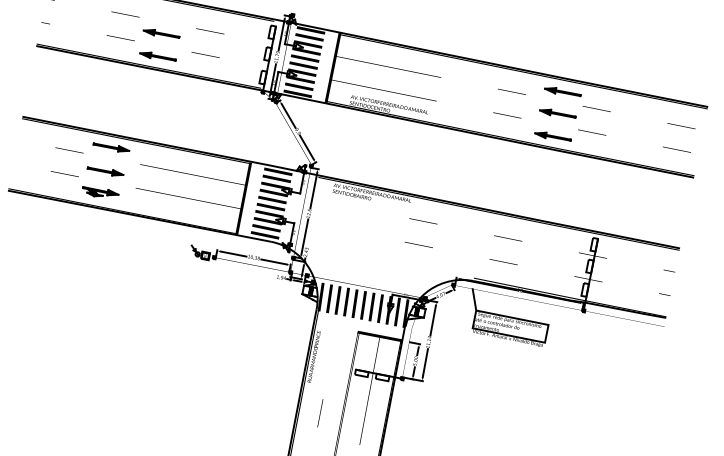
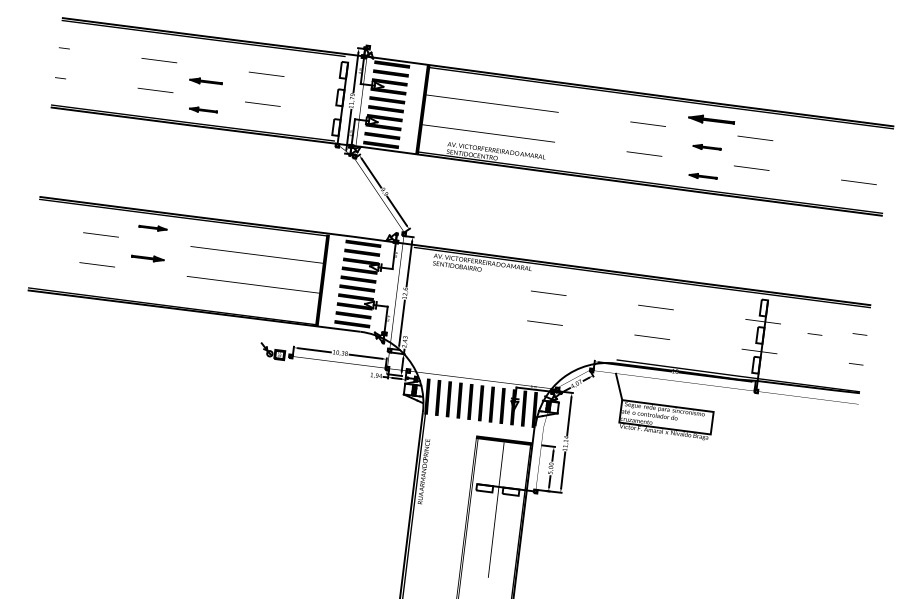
part: (161, 33) -> (205, 81), size x0.7
part: (158, 55) -> (203, 109), size x0.6
part: (557, 113) -> (706, 147), size x0.6
line: (681, 126) -> (862, 152), removed
part: (552, 136) -> (702, 176), size x0.6
part: (110, 148) -> (152, 228), size x0.6
part: (105, 171) -> (147, 258), size x0.7
part: (100, 192) -> (143, 284), removed
line: (633, 268) -> (814, 334), added
line: (320, 413) -> (436, 541), removed

